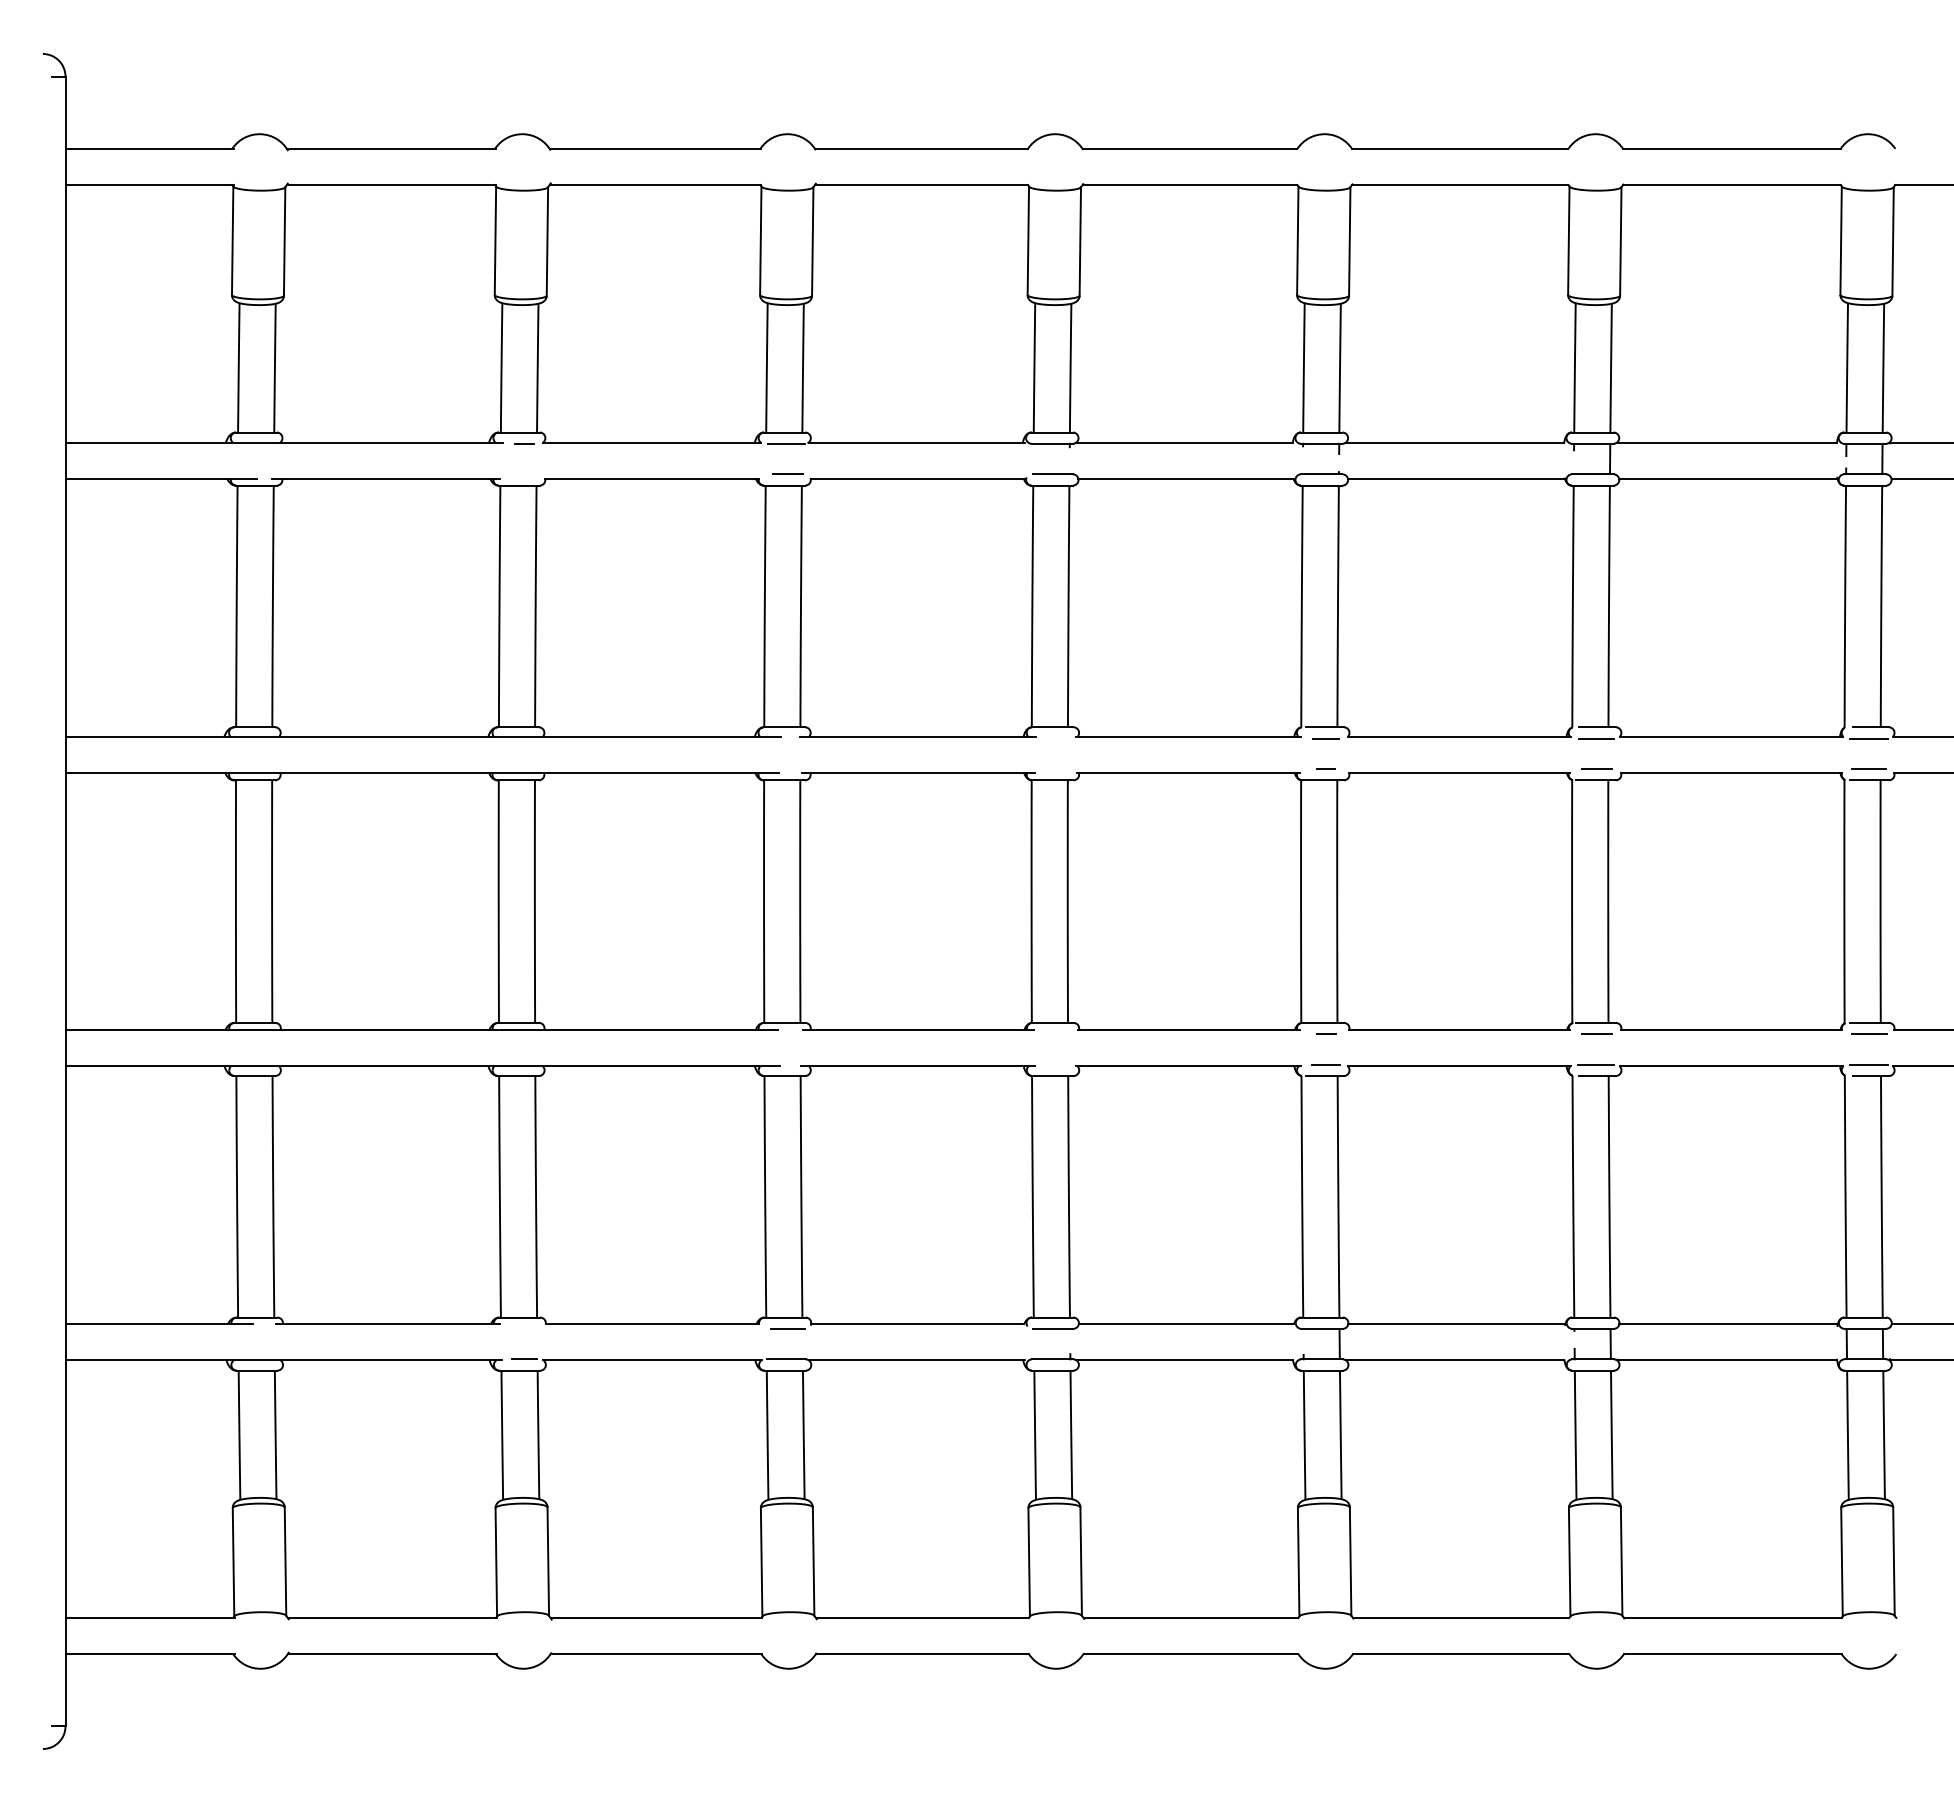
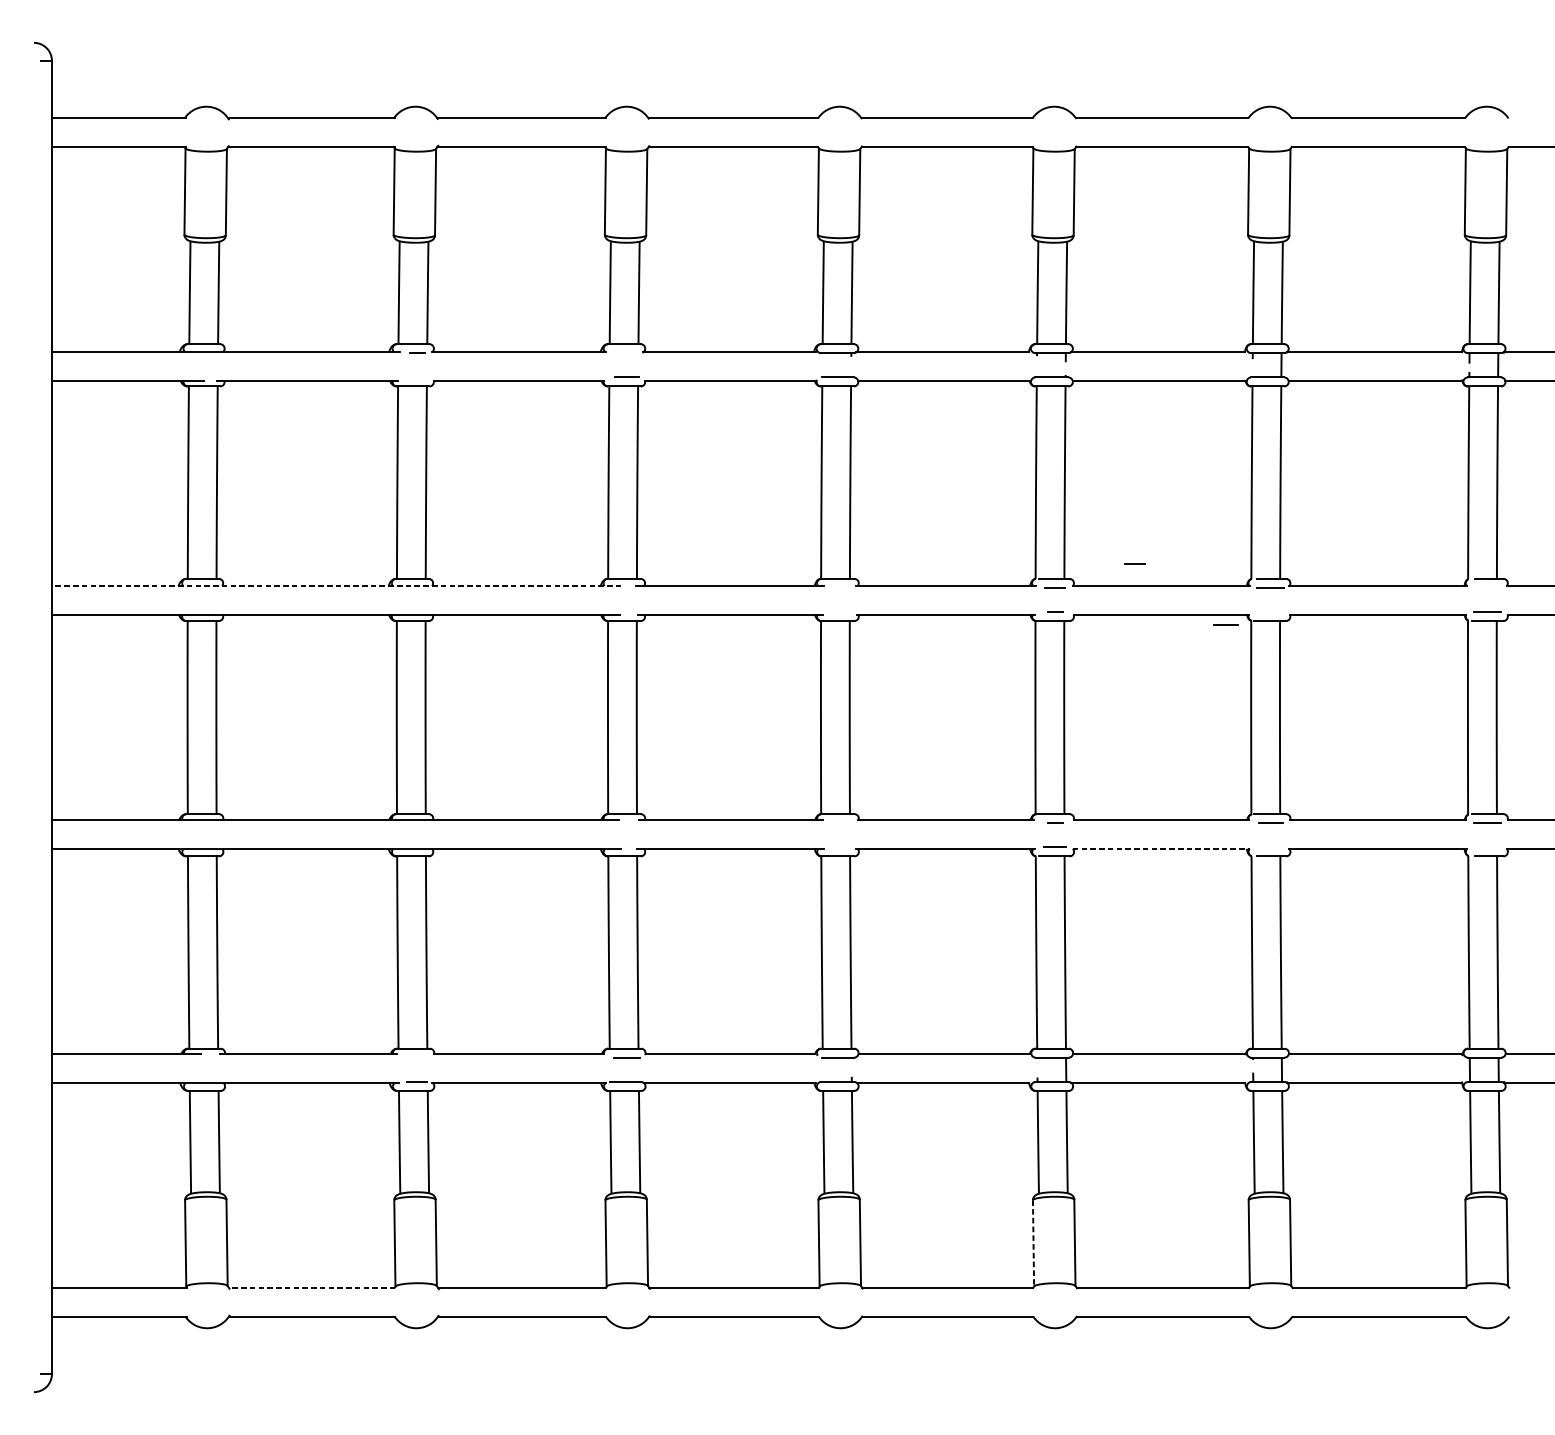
line: (786, 443) -> (625, 352), removed
line: (1425, 708) -> (1134, 563), added
line: (423, 736) -> (336, 586), solid -> dashed
line: (1868, 738) -> (1487, 587), removed
line: (1596, 768) -> (1225, 624), moved
line: (1595, 1064) -> (1269, 847), removed
line: (1868, 1064) -> (1487, 847), removed
line: (1459, 1066) -> (1161, 848), solid -> dashed
line: (1298, 1562) -> (1033, 1243), solid -> dashed
line: (392, 1617) -> (312, 1287), solid -> dashed

